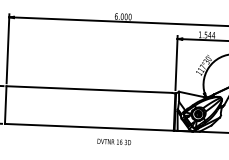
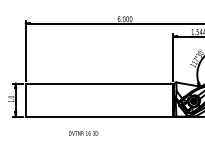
text: (114, 142) -> (83, 133), moved

